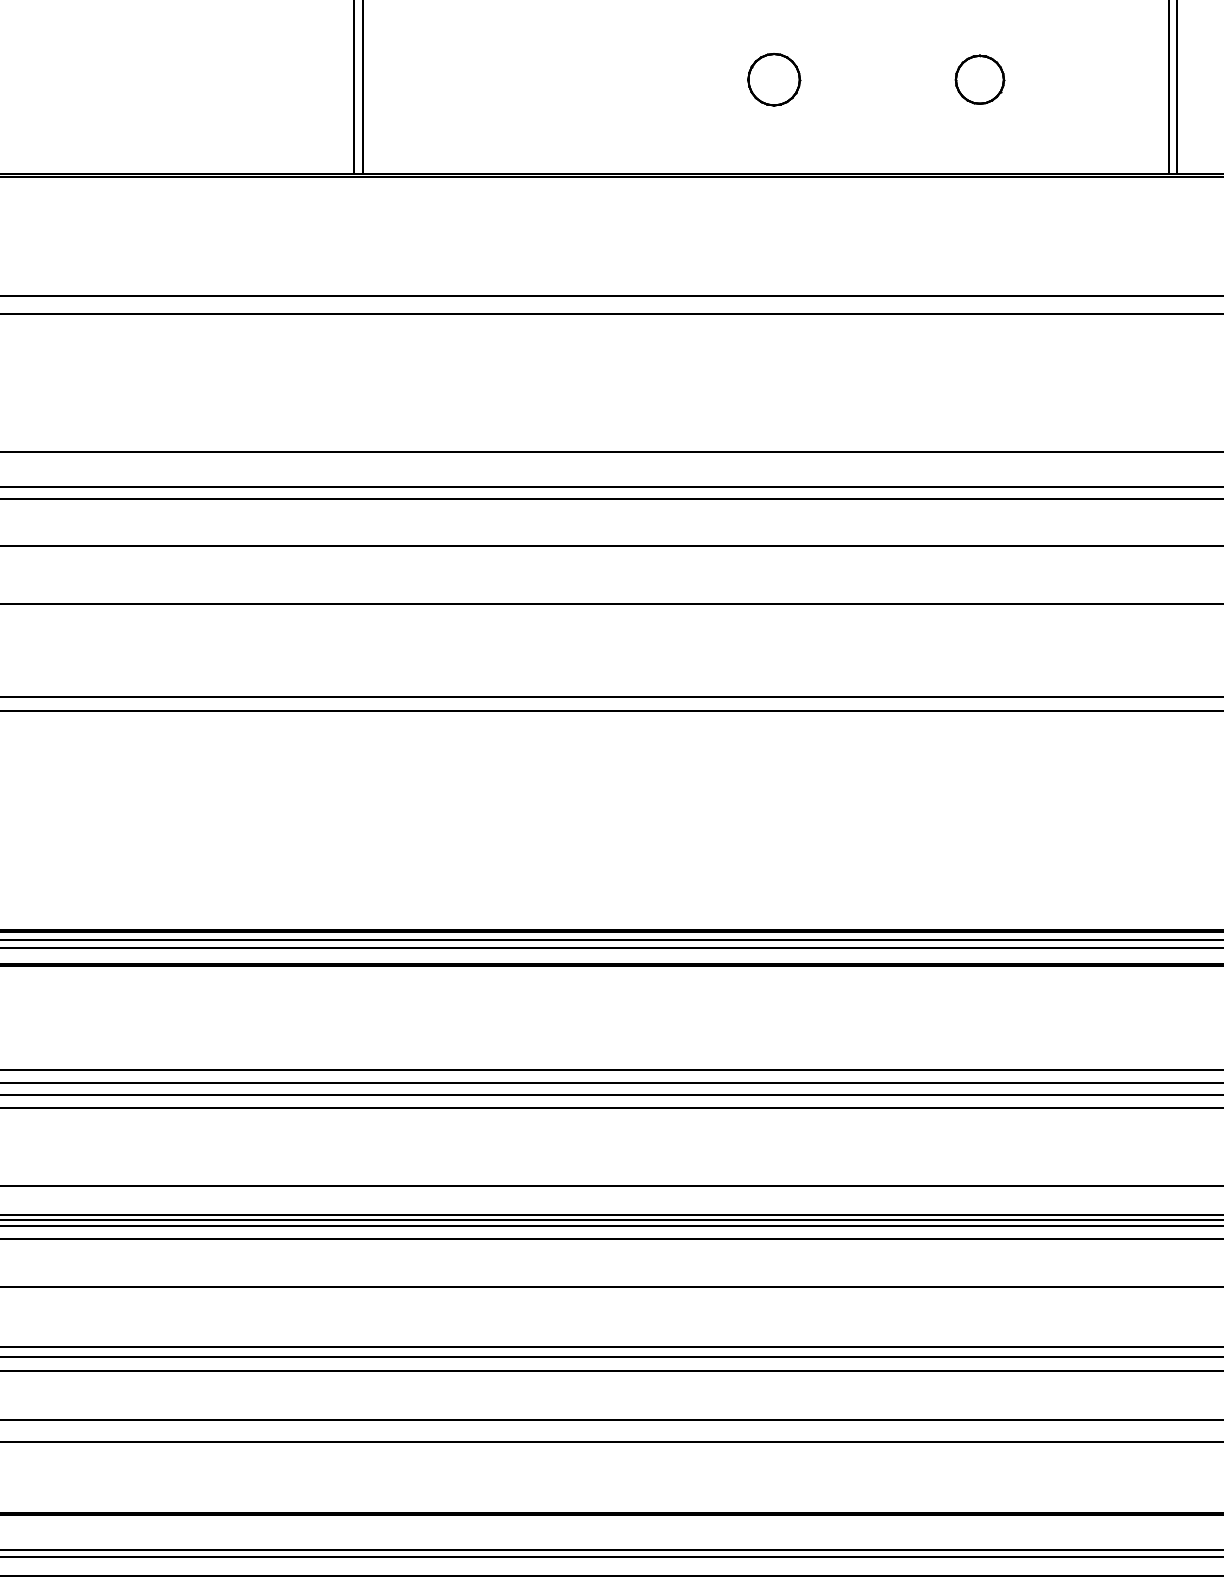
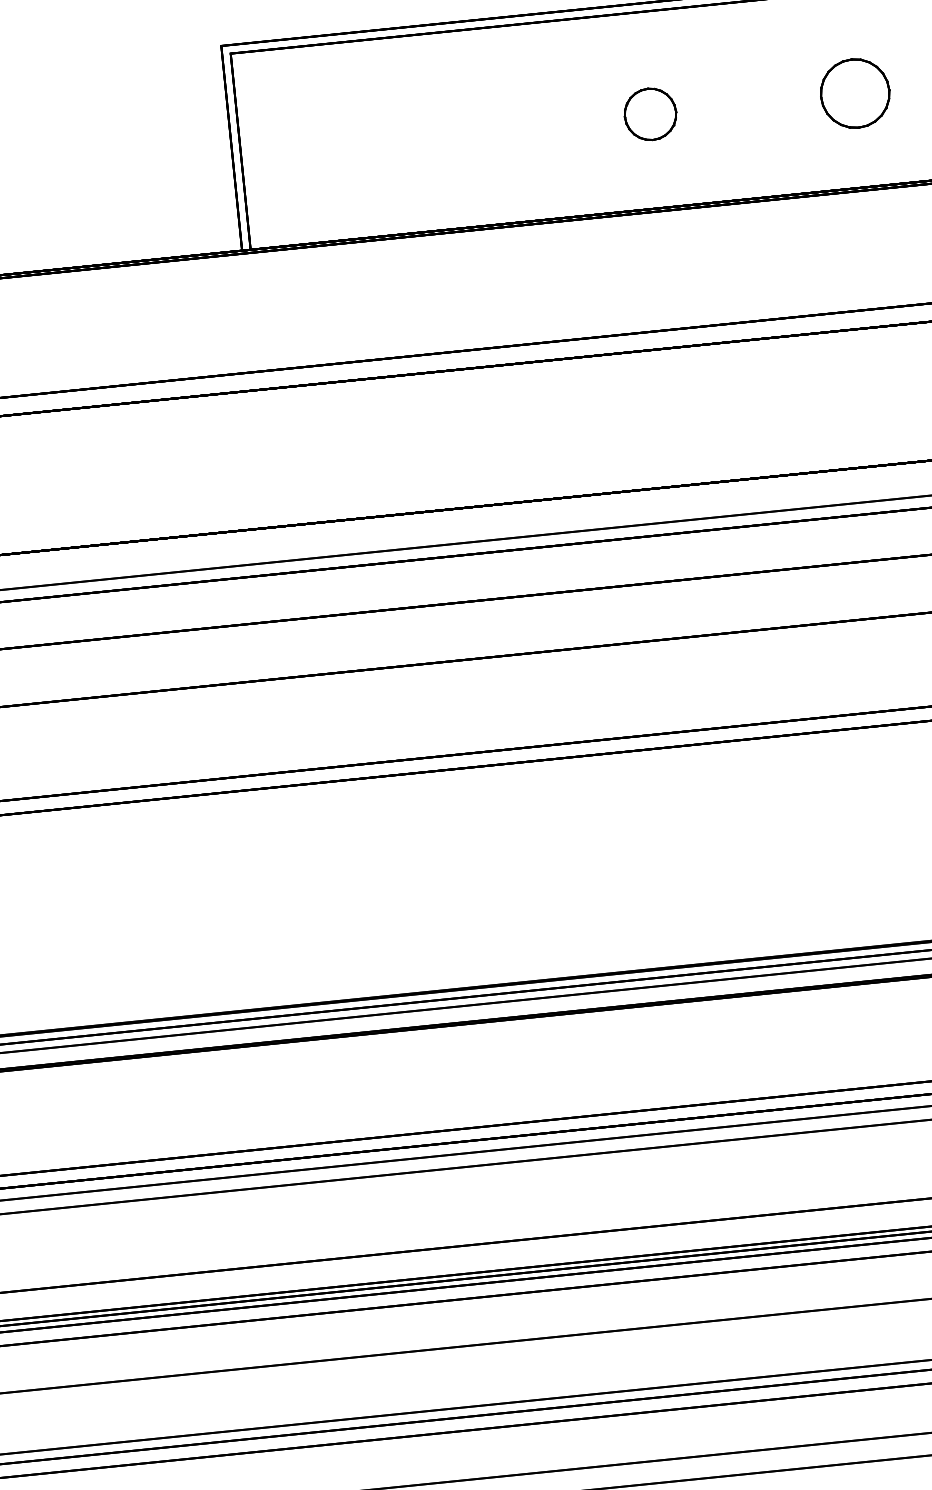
part: (979, 79) -> (854, 93), size x1.43

